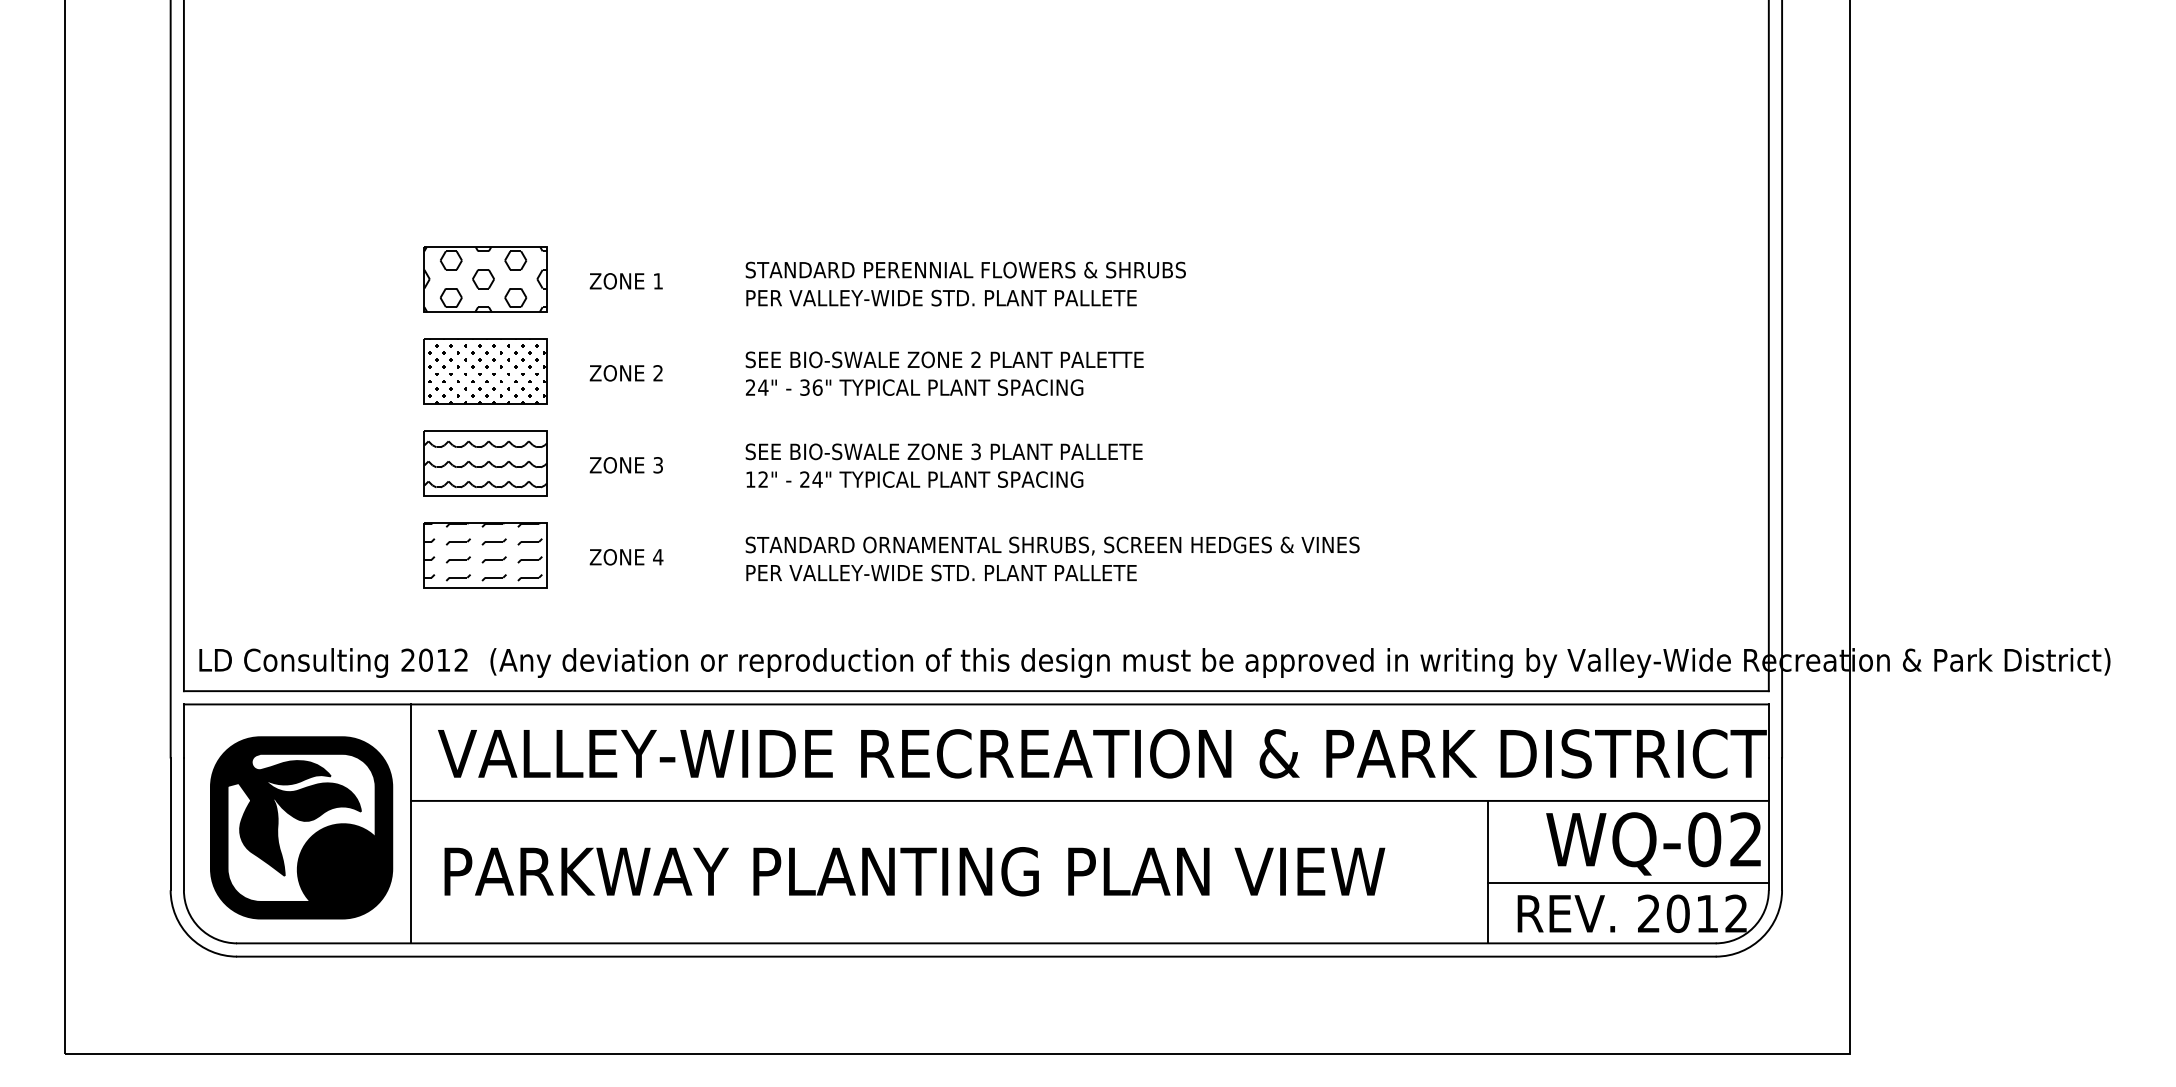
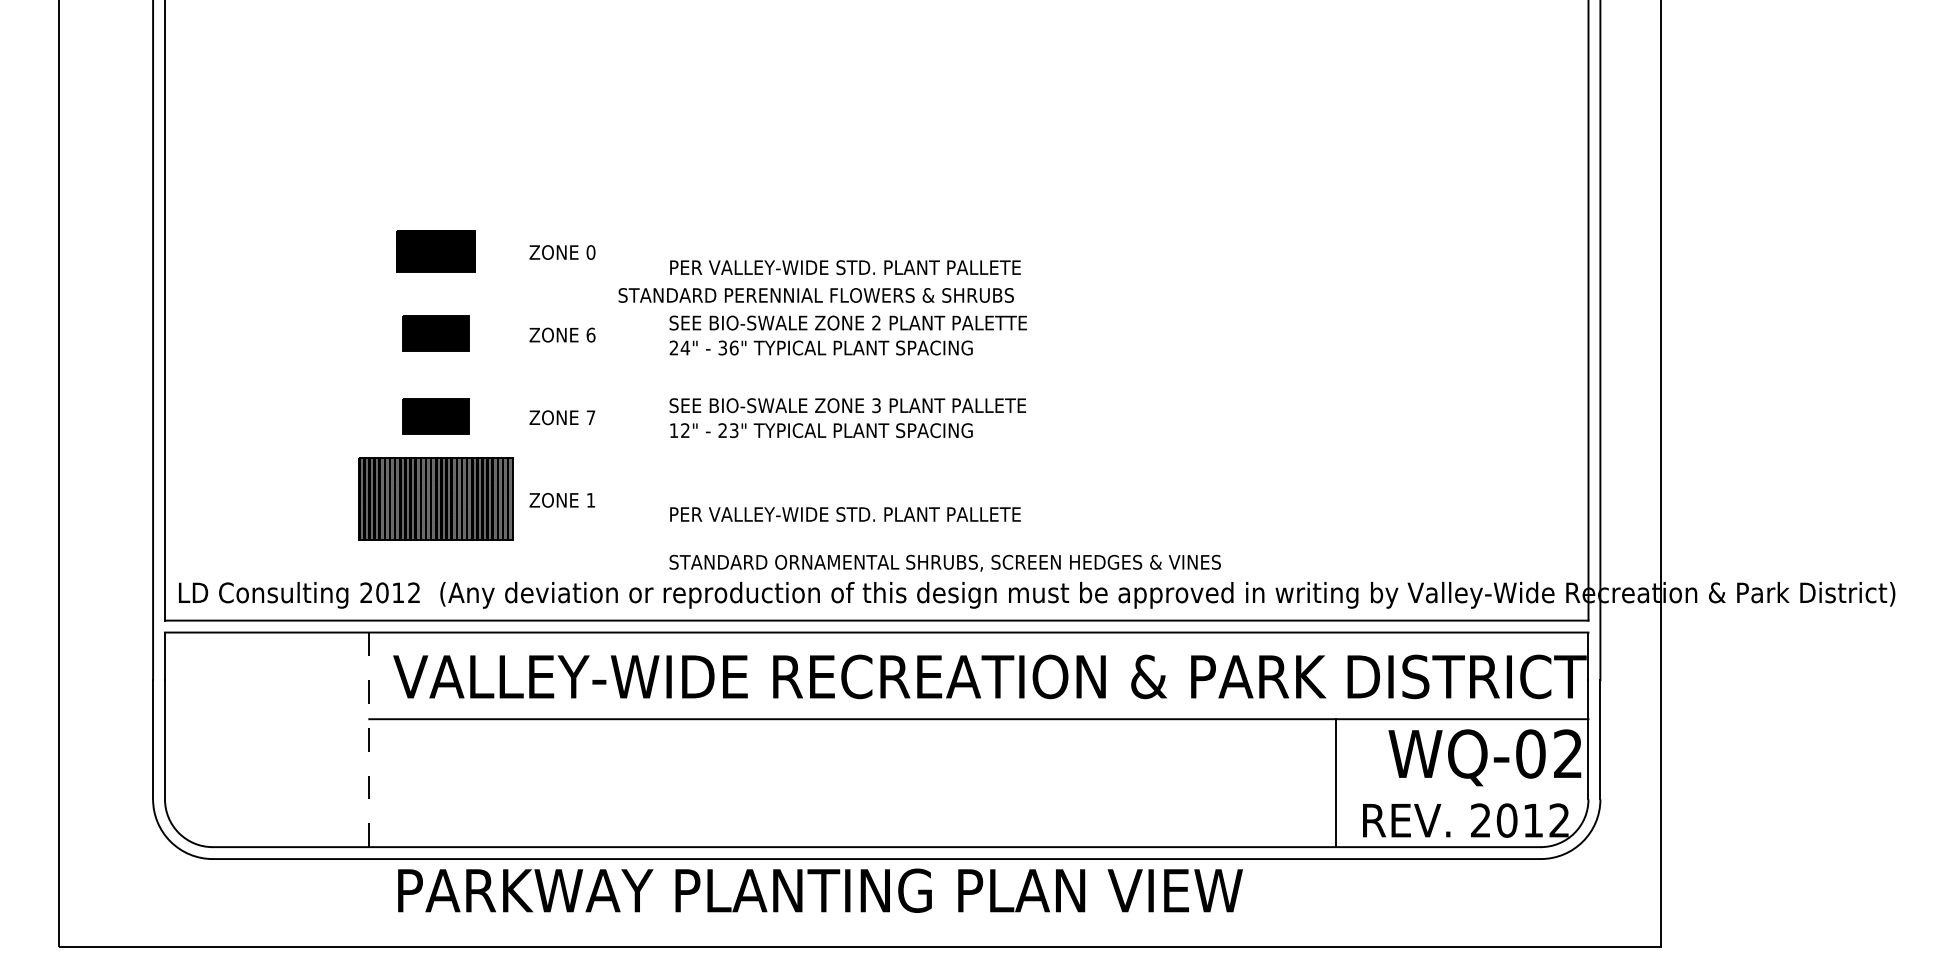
text: (964, 270) -> (815, 295), moved
part: (485, 279) -> (435, 250), size x0.7
text: (657, 281) -> (590, 252), 1 -> 0
part: (485, 371) -> (435, 333), size x0.6
text: (657, 372) -> (590, 334), 2 -> 6
part: (485, 463) -> (435, 416), size x0.6
text: (657, 465) -> (590, 417), 3 -> 7
text: (816, 479) -> (733, 430), 24" -> 23"
text: (1051, 545) -> (944, 562), moved
part: (485, 555) -> (435, 498), size x1.4
text: (657, 557) -> (590, 500), 4 -> 1
line: (411, 823) -> (369, 739), solid -> dashed
part: (301, 827) -> (270, 743), removed
text: (914, 871) -> (820, 890), moved
line: (1628, 883) -> (1462, 793), removed

